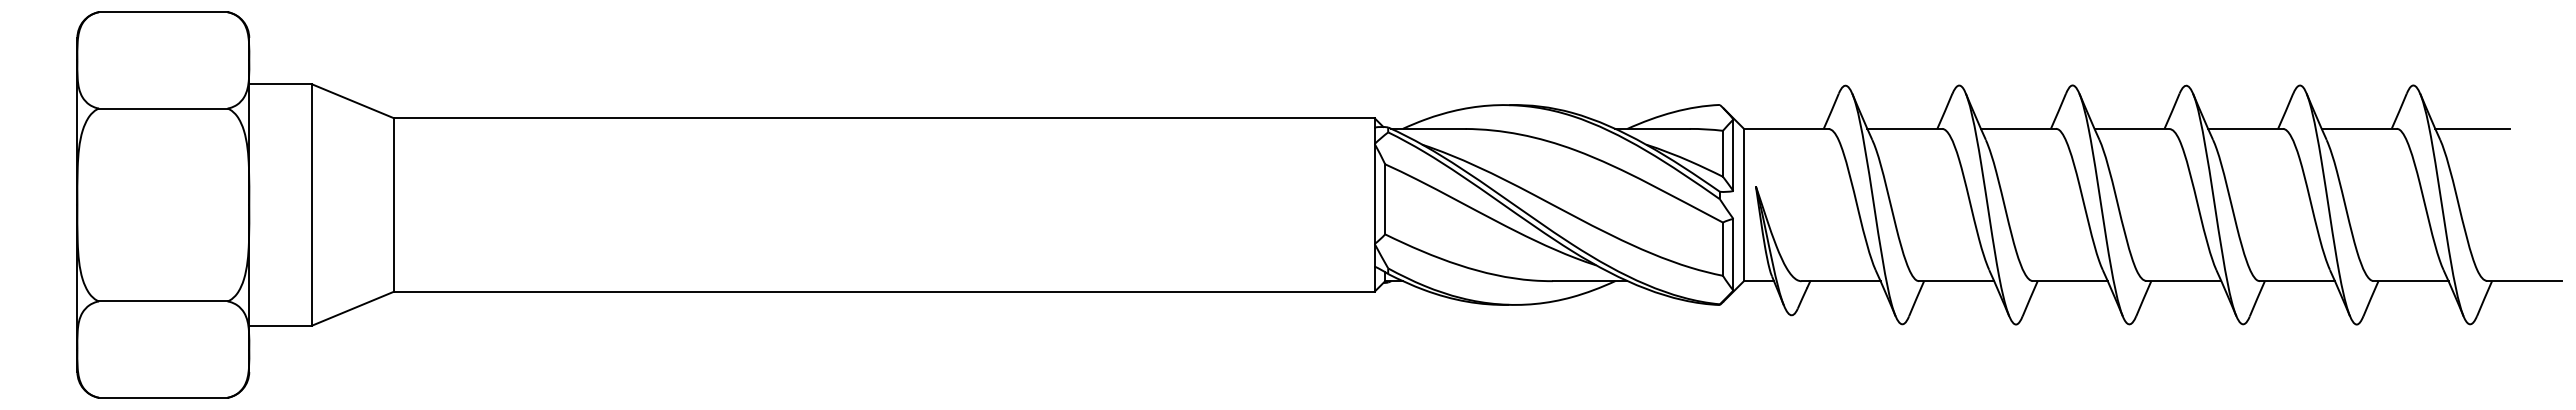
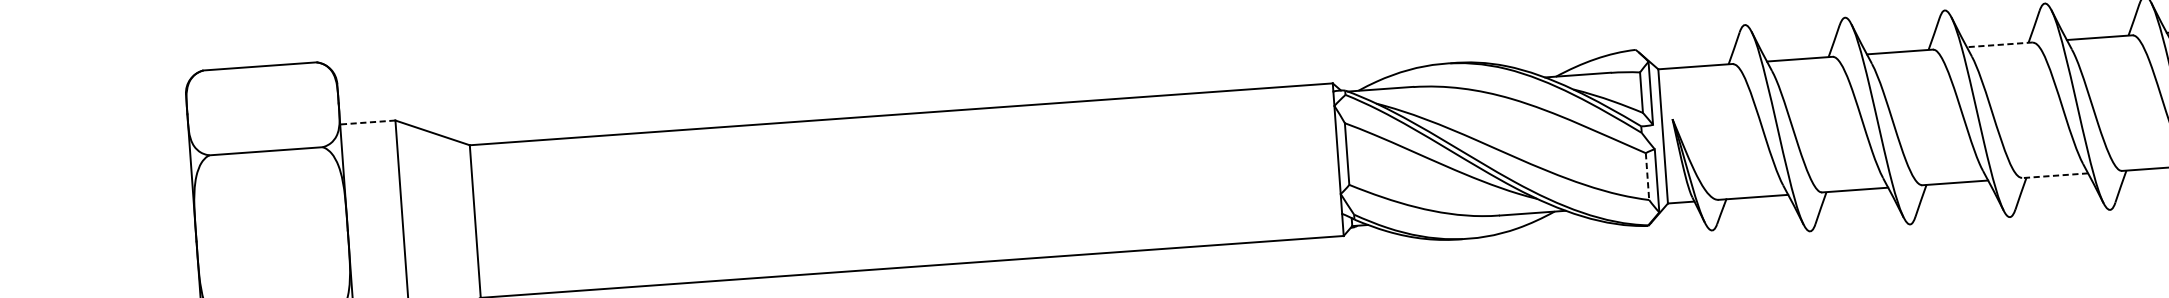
line: (280, 84) -> (367, 122), solid -> dashed
line: (2131, 128) -> (1999, 44), solid -> dashed
line: (1722, 249) -> (1647, 176), solid -> dashed
line: (2183, 281) -> (2054, 176), solid -> dashed

